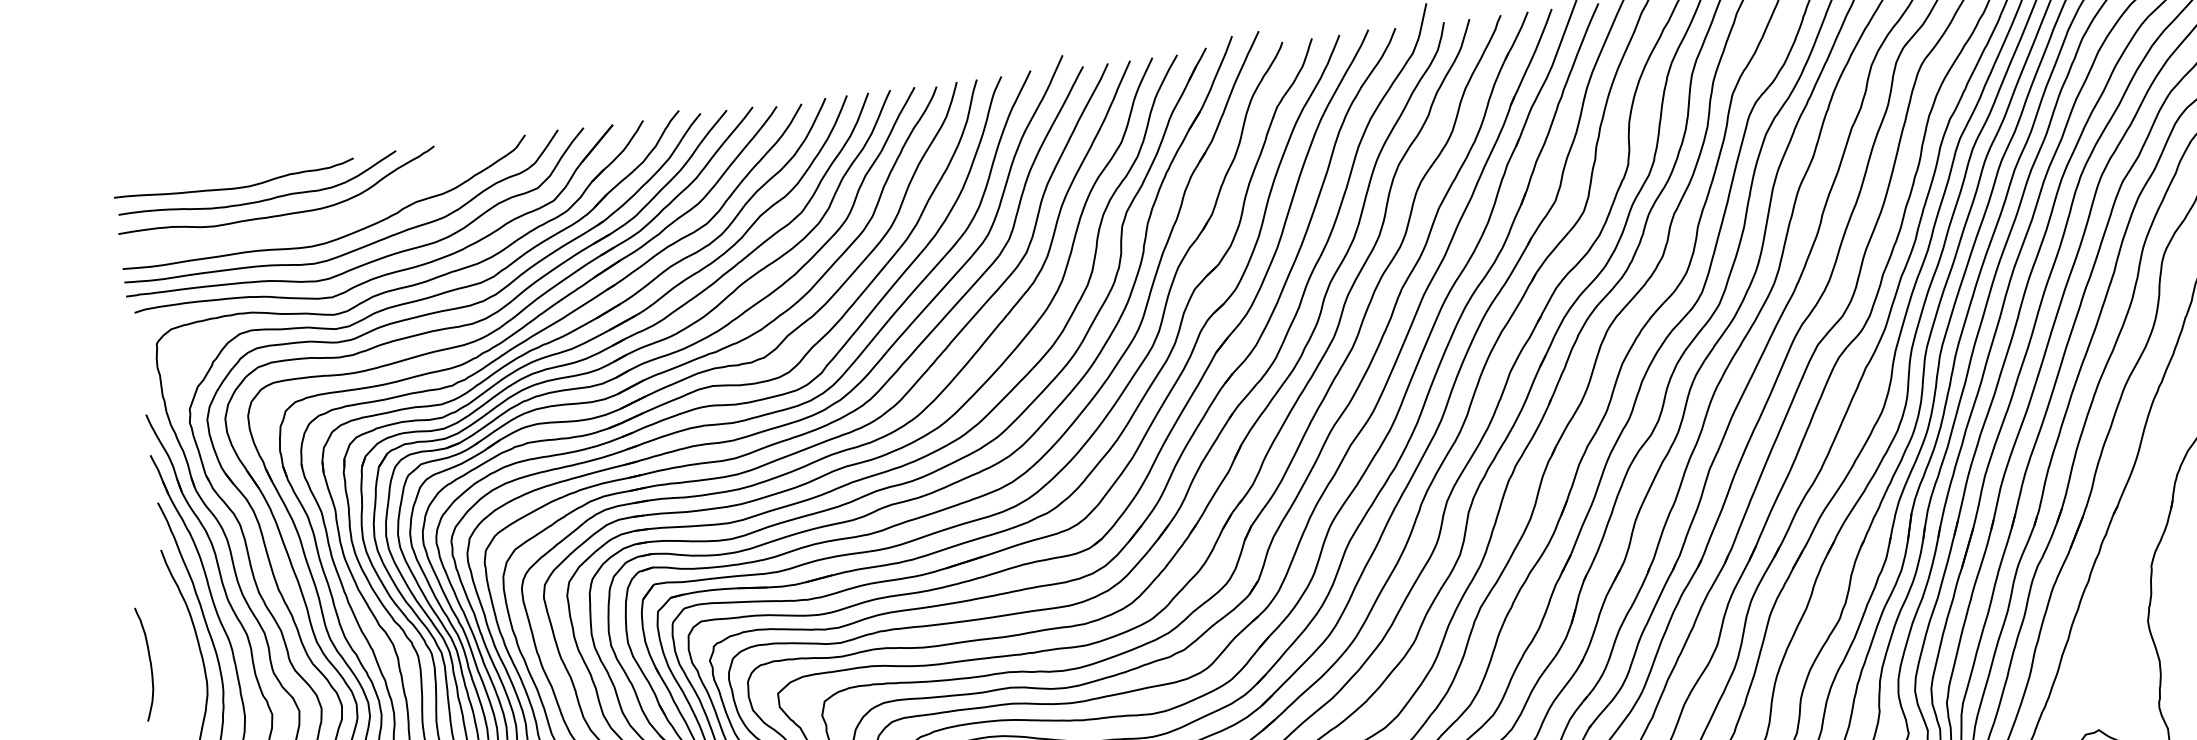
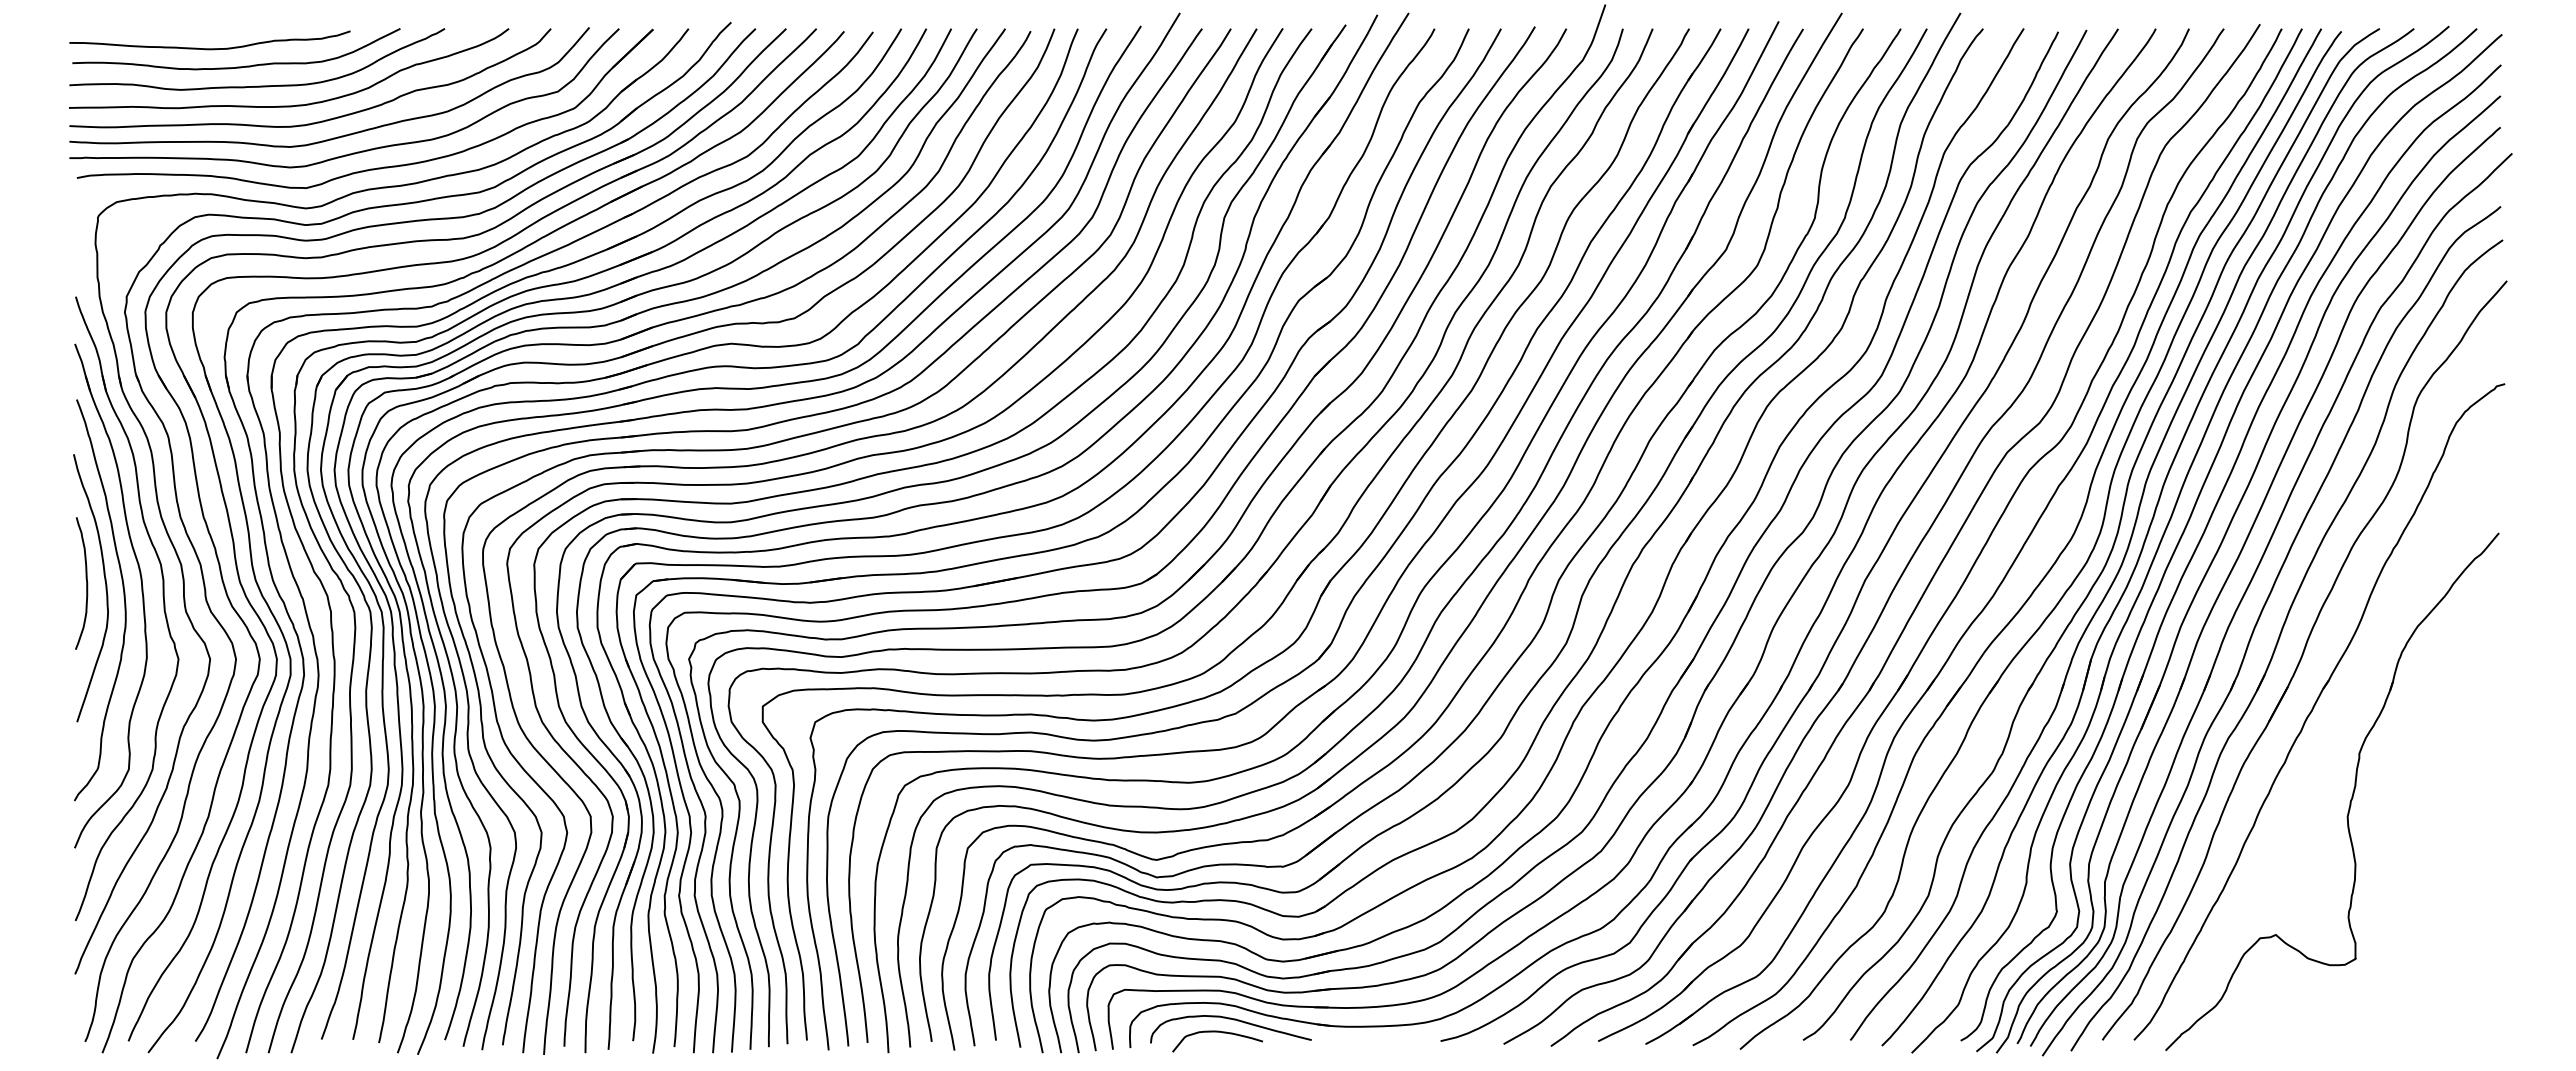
curve: (315, 226) -> (296, 104), added
curve: (150, 663) -> (86, 583), moved

